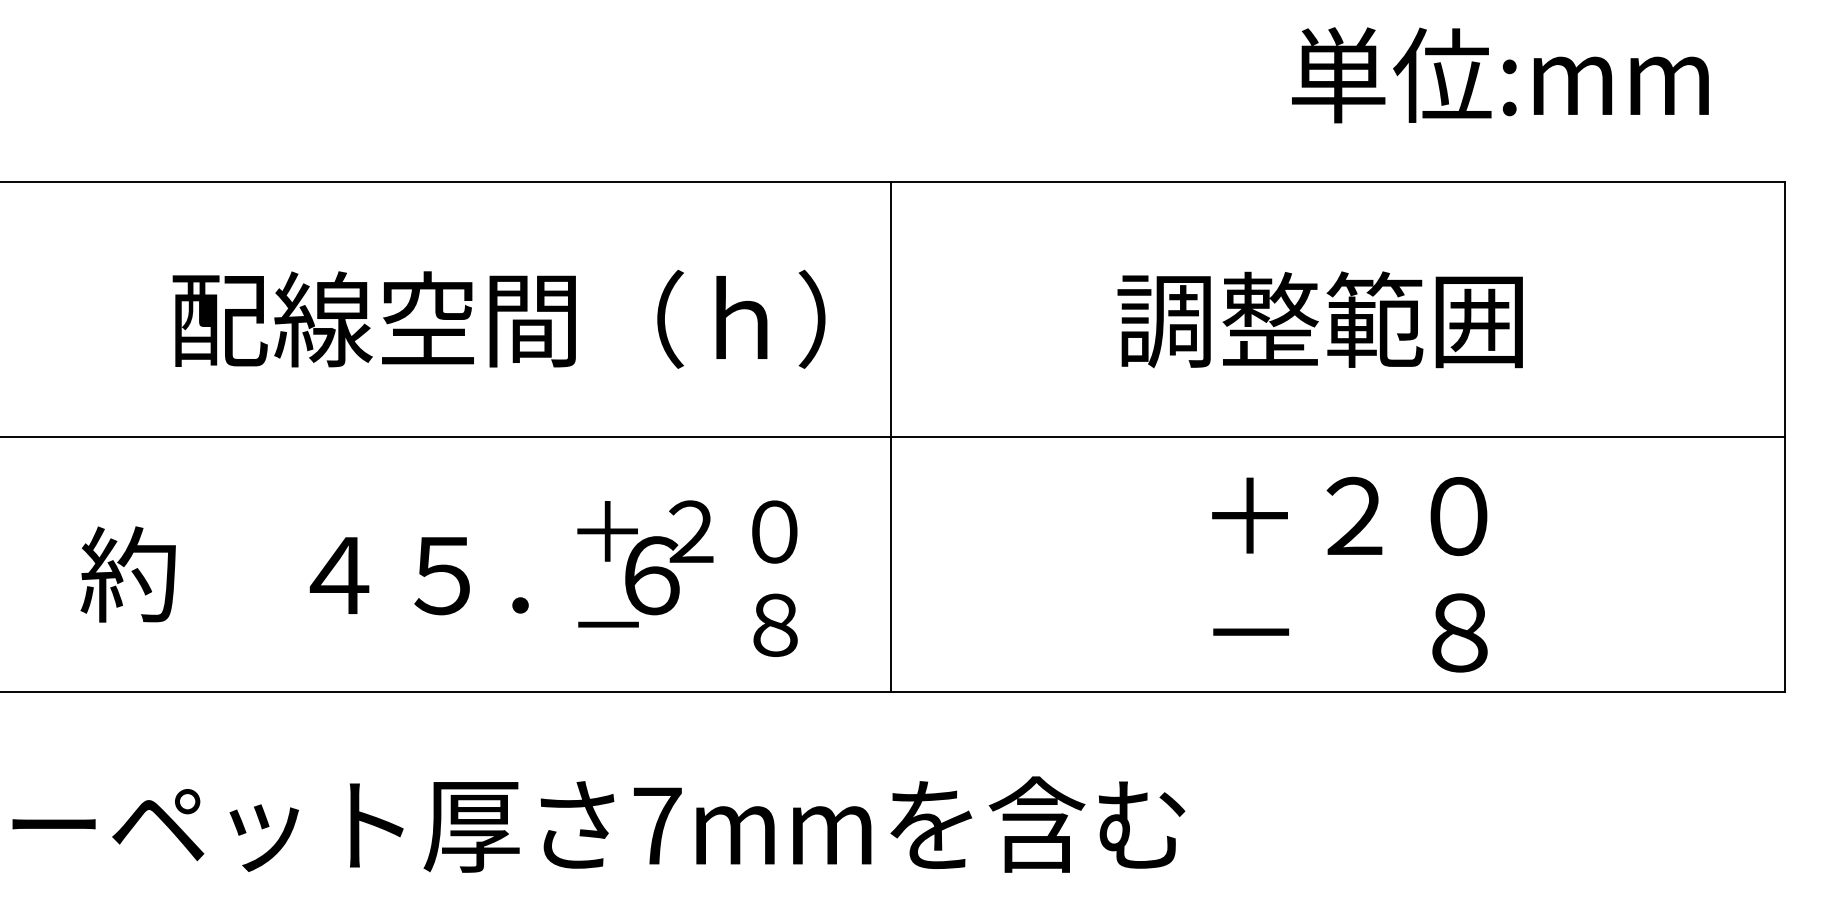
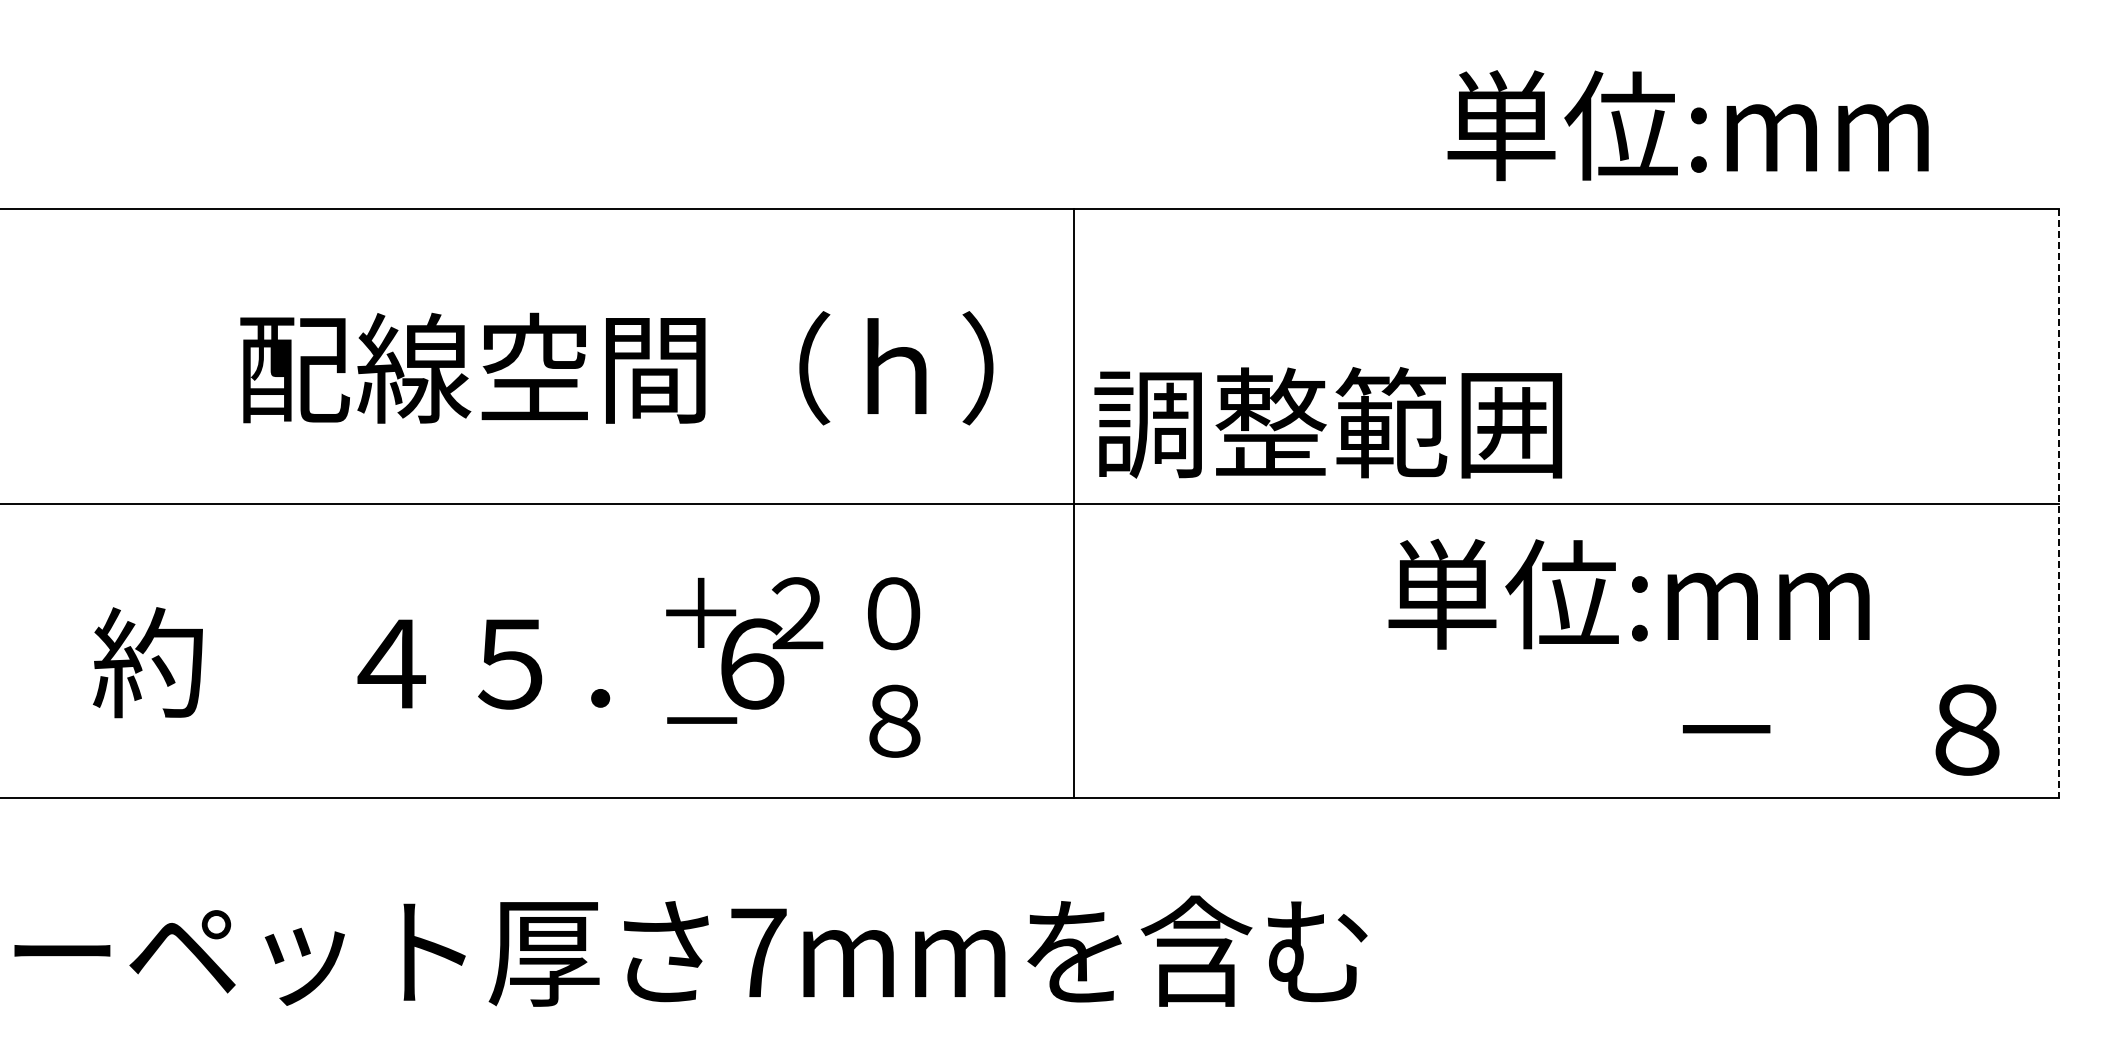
text: (1499, 75) -> (1687, 125), moved
text: (498, 319) -> (616, 368), moved
text: (1320, 319) -> (1328, 422), moved
line: (891, 436) -> (1074, 503), moved
line: (1784, 436) -> (2059, 503), solid -> dashed
text: (1411, 514) -> (1628, 593), ＋２０ -> 単位:mm
text: (1350, 632) -> (1841, 729), moved

